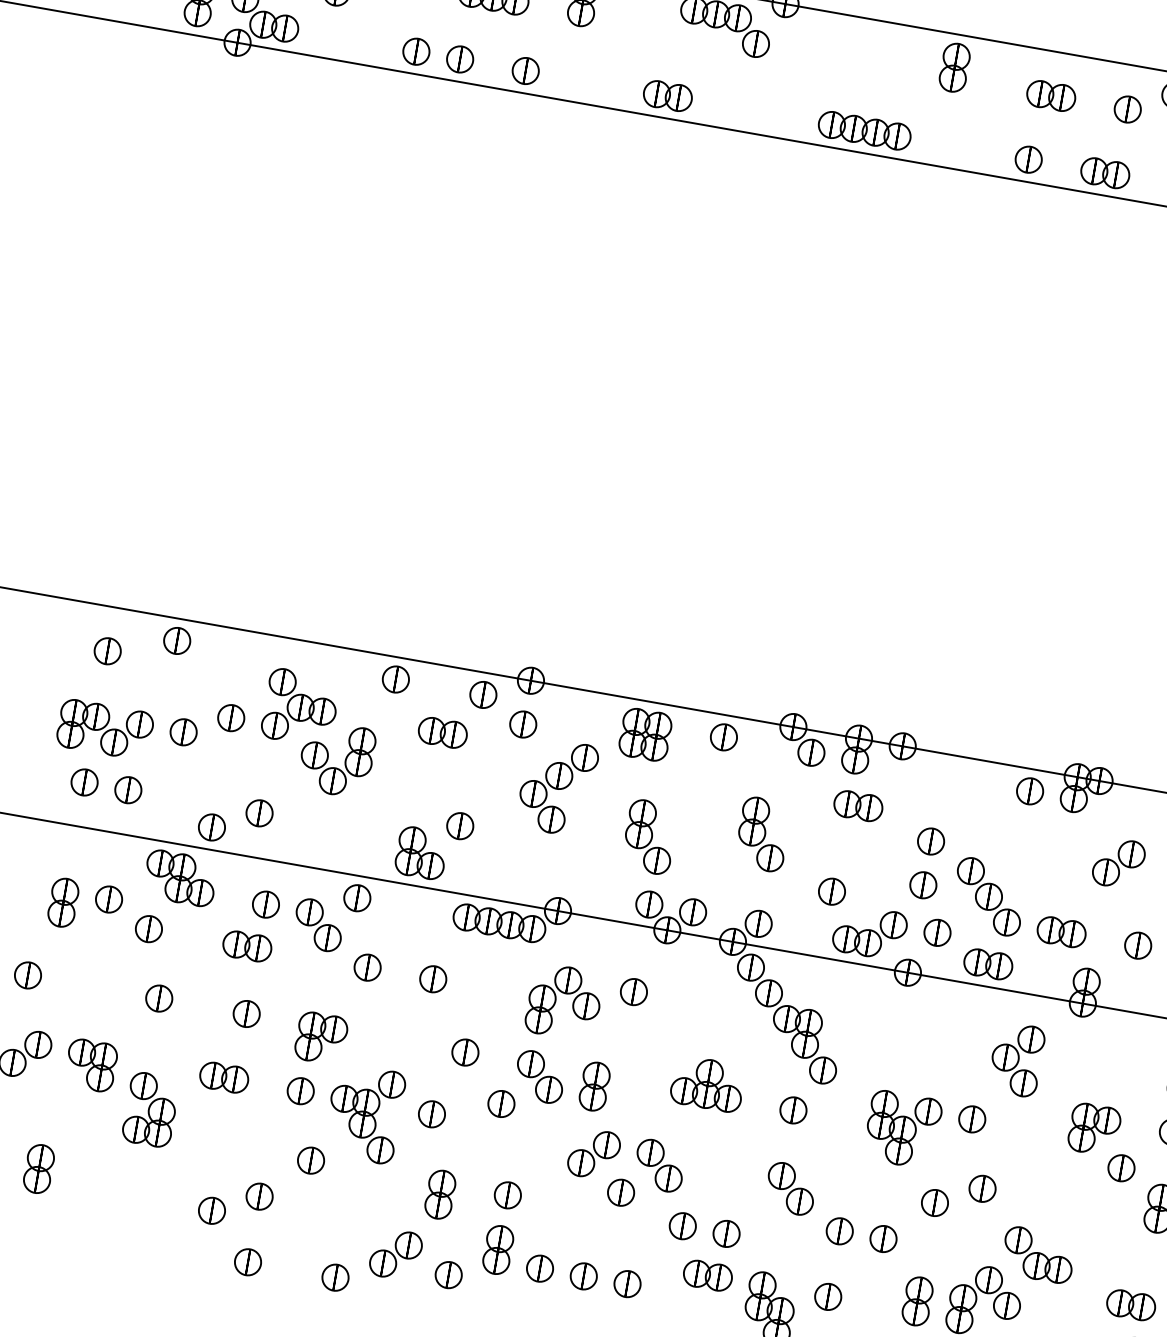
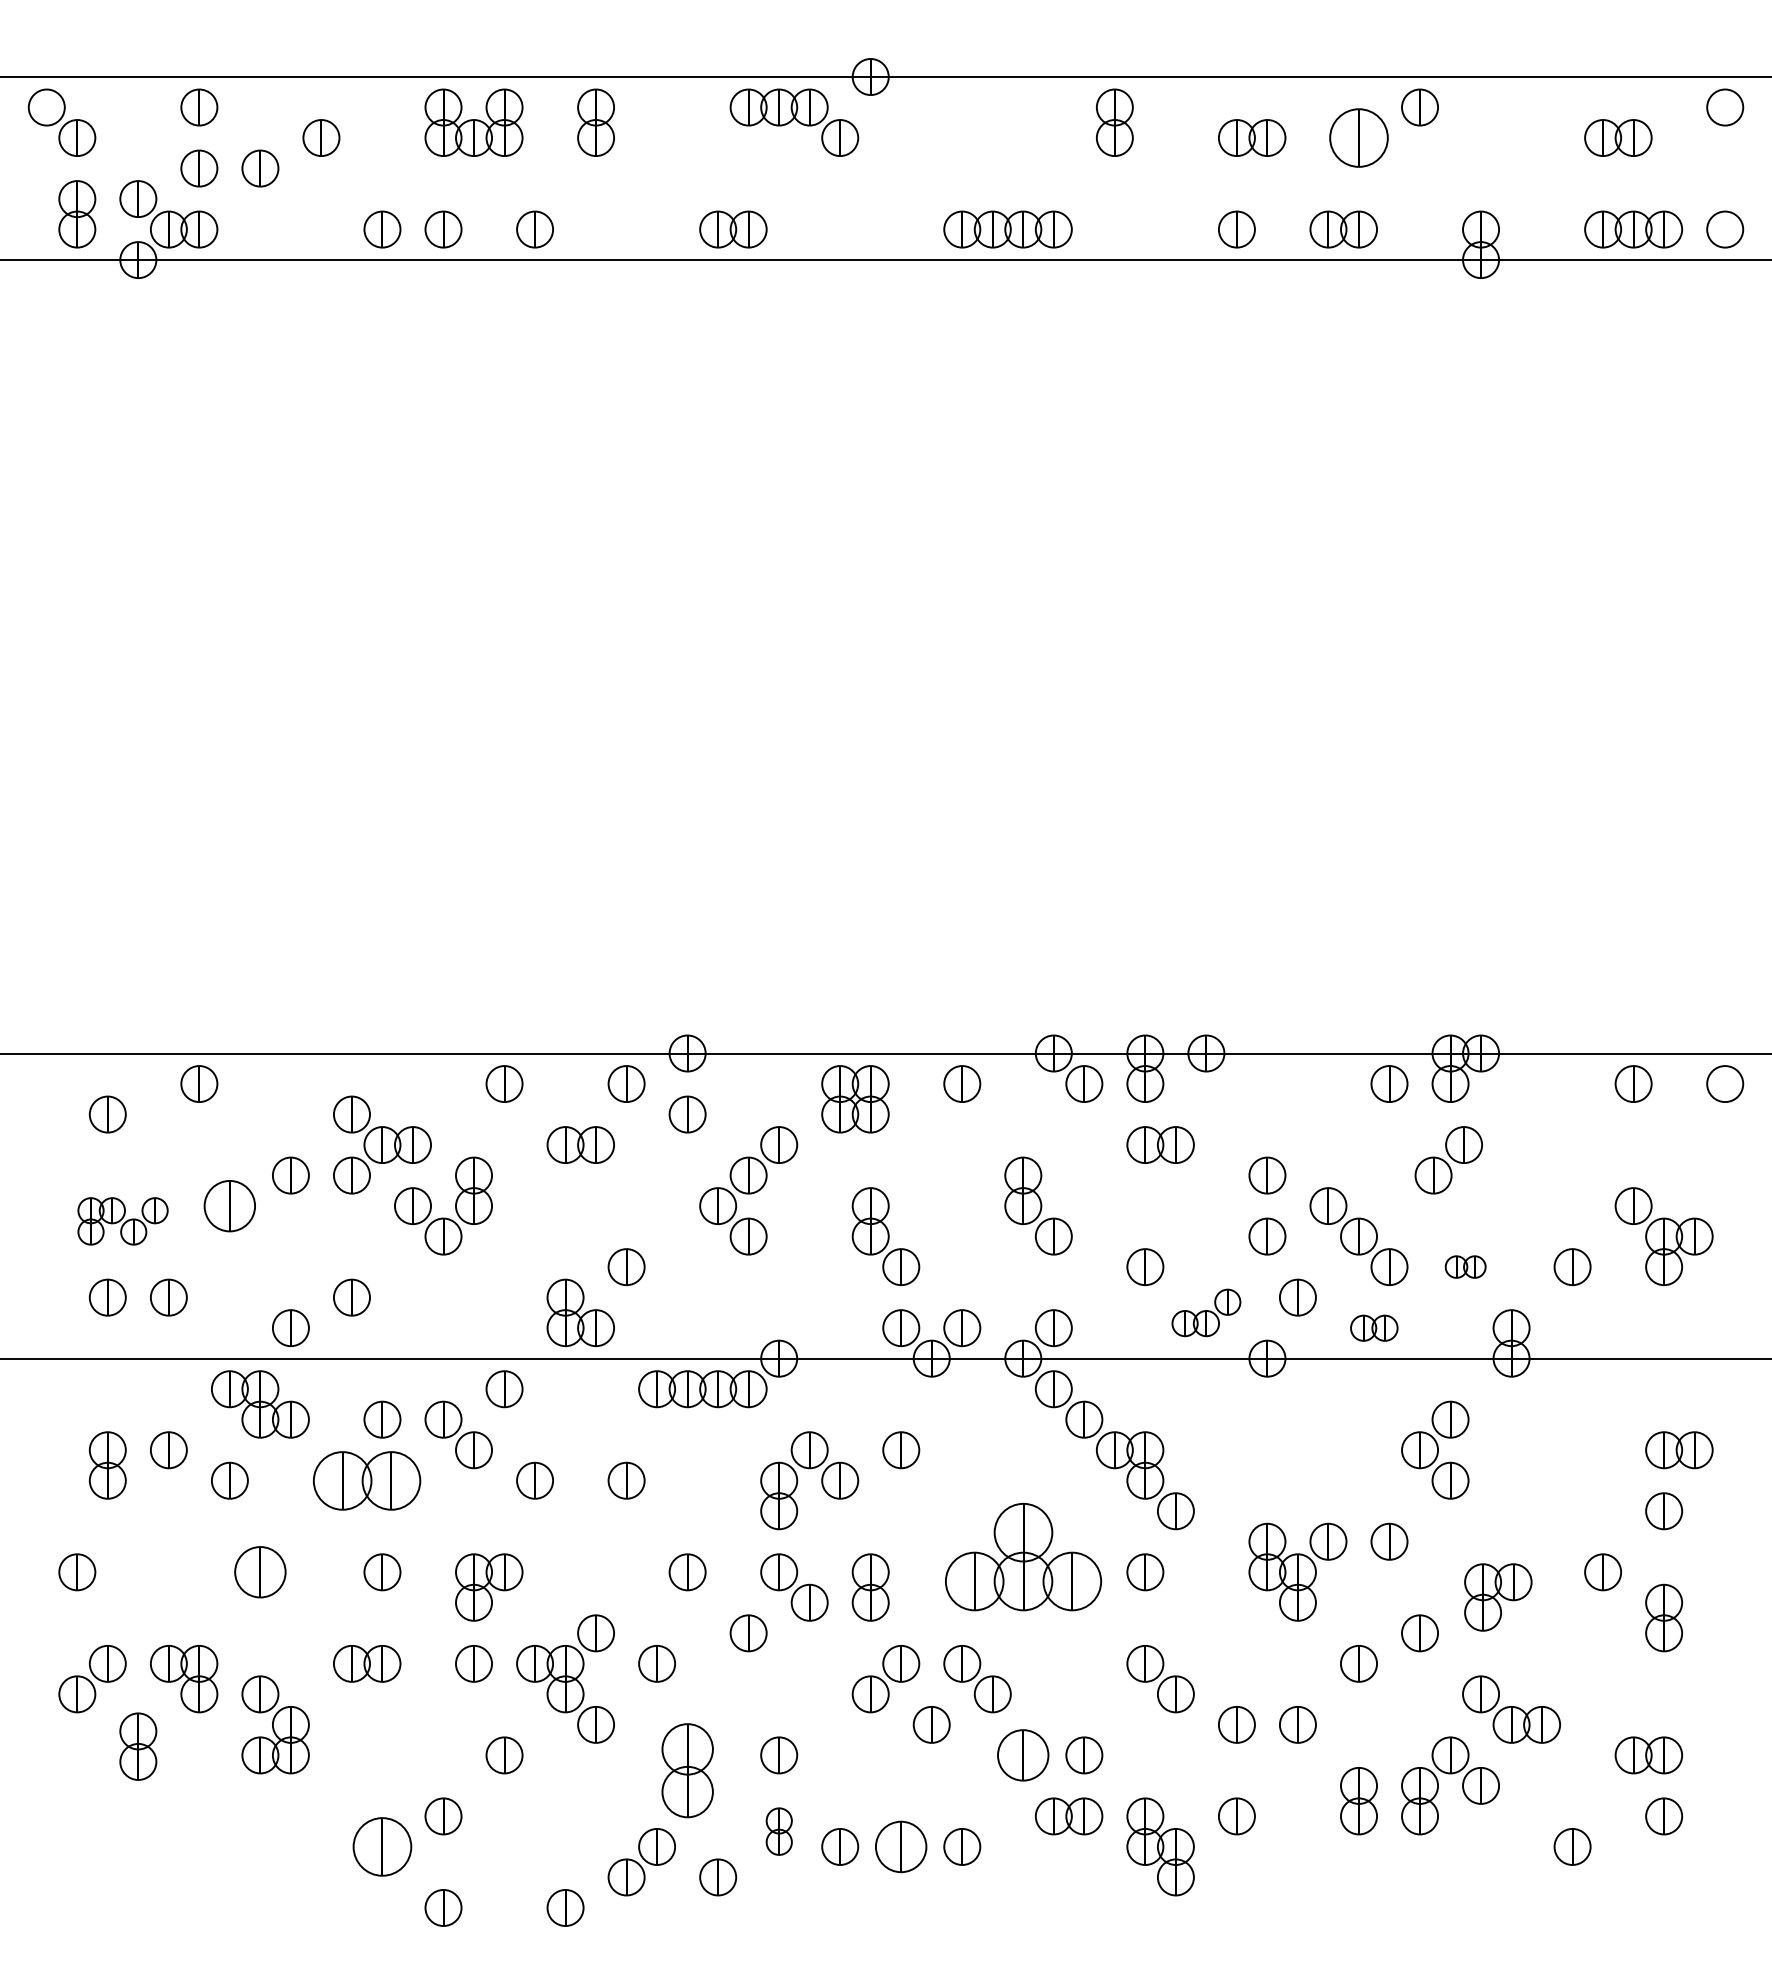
part: (1127, 109) -> (1358, 137), size x1.6
part: (104, 729) -> (122, 1221), size x0.7
part: (183, 731) -> (229, 1205), size x1.4
part: (1118, 863) -> (1448, 1160), moved
part: (870, 931) -> (1206, 1312), size x0.7
part: (1061, 931) -> (1465, 1266), size x0.6
part: (247, 946) -> (367, 1480), size x1.6
part: (988, 964) -> (1374, 1328), size x0.7
part: (159, 998) -> (260, 1572), size x1.4
part: (707, 1083) -> (1022, 1556), size x1.6
part: (1094, 1129) -> (1498, 1597), moved
part: (39, 1168) -> (138, 1746), moved
part: (440, 1194) -> (687, 1770), size x1.4
part: (212, 1210) -> (382, 1846), size x1.6
part: (682, 1226) -> (1023, 1755), size x1.4
part: (498, 1249) -> (779, 1831), size x0.7
part: (584, 1276) -> (901, 1846), size x1.4

